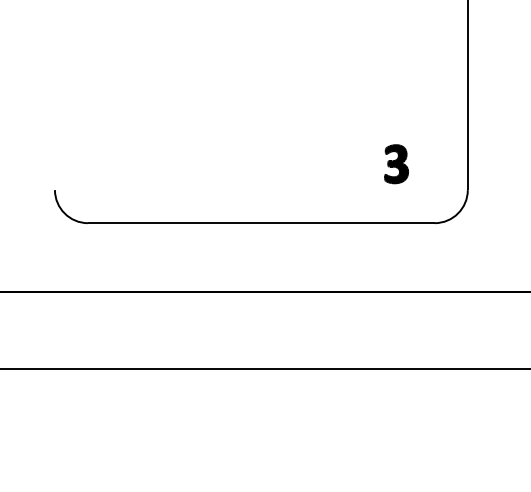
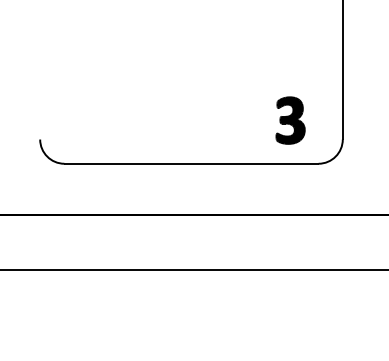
part: (396, 164) -> (290, 120), size x1.67

